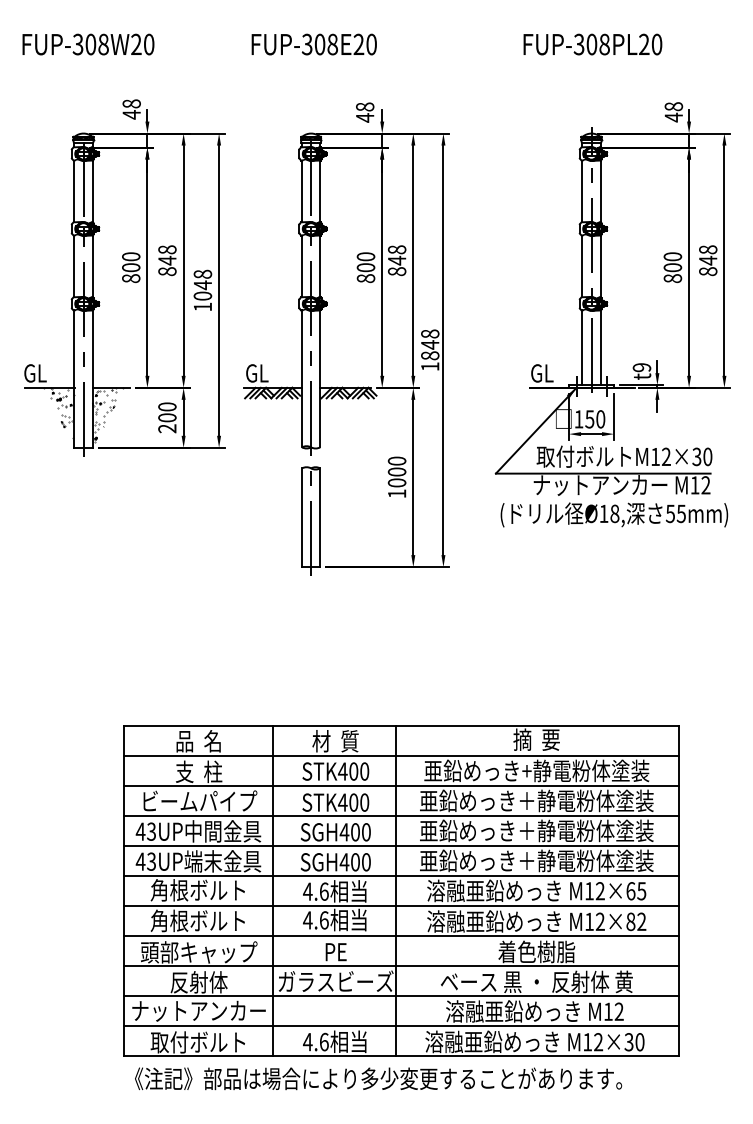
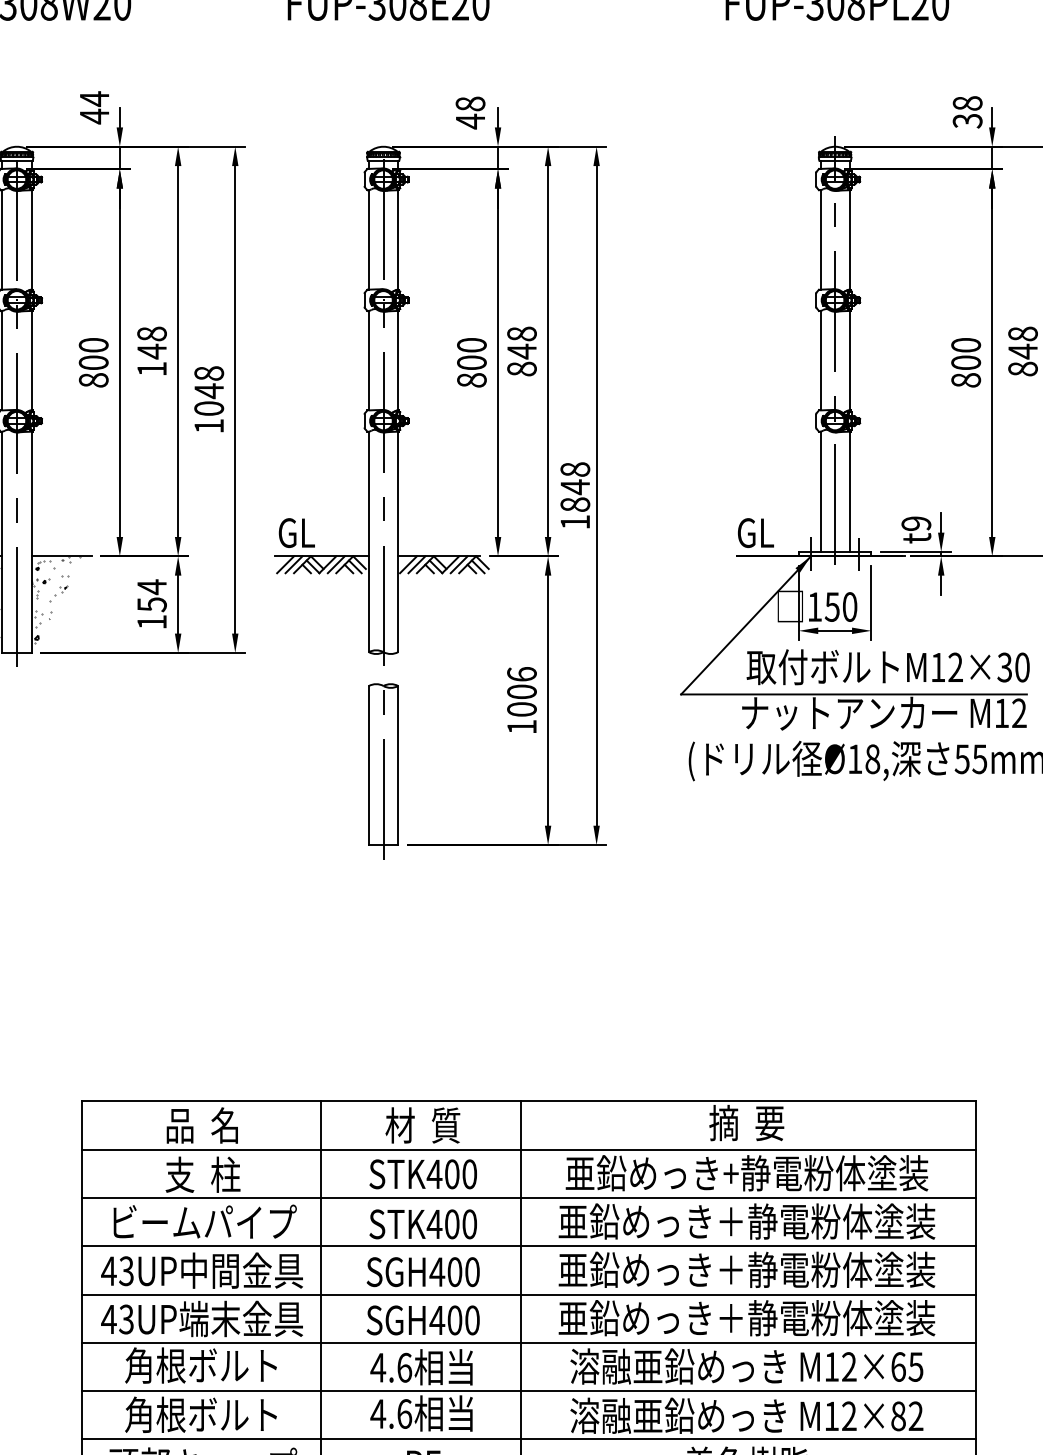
text: (131, 103) -> (94, 98), 48 -> 44
text: (673, 117) -> (967, 120), 48 -> 38
text: (167, 271) -> (152, 368), 848 -> 148
text: (167, 417) -> (152, 604), 200 -> 154
text: (396, 460) -> (521, 673), 1000 -> 1006

